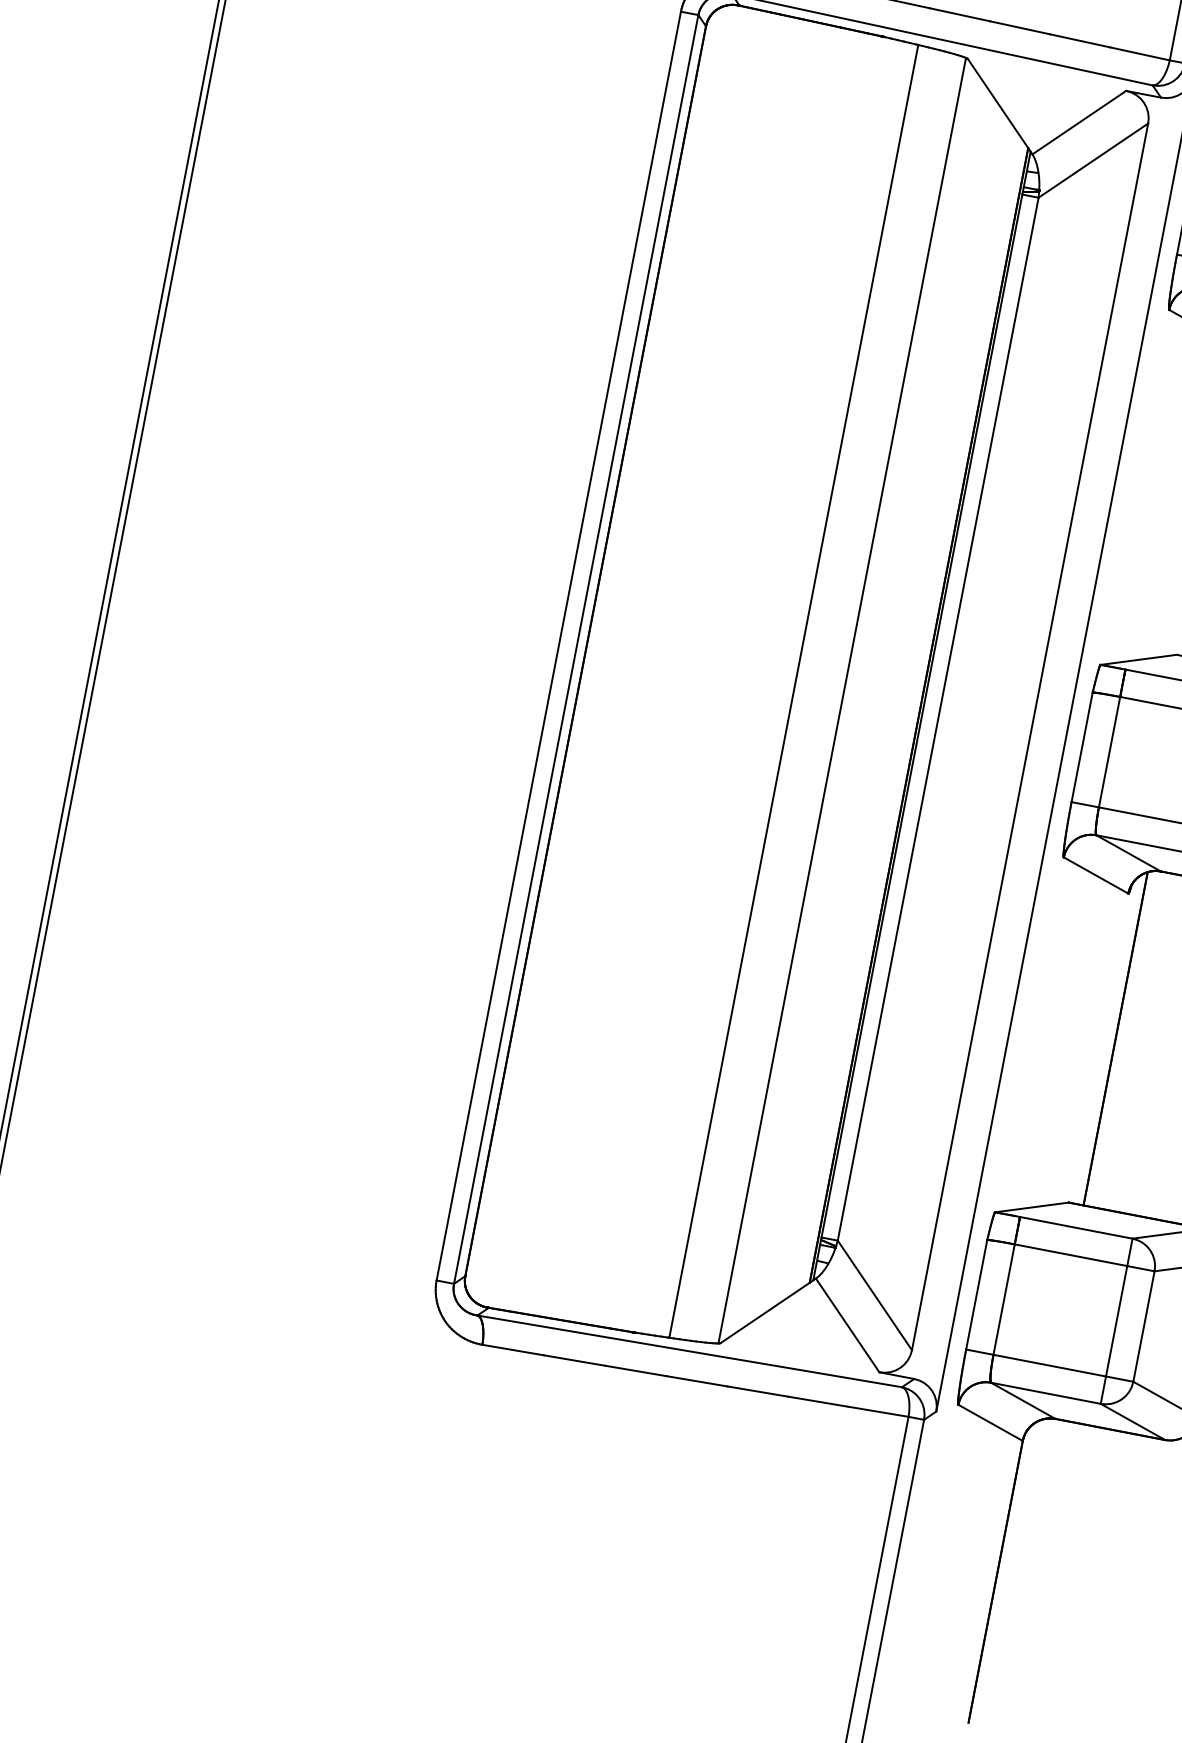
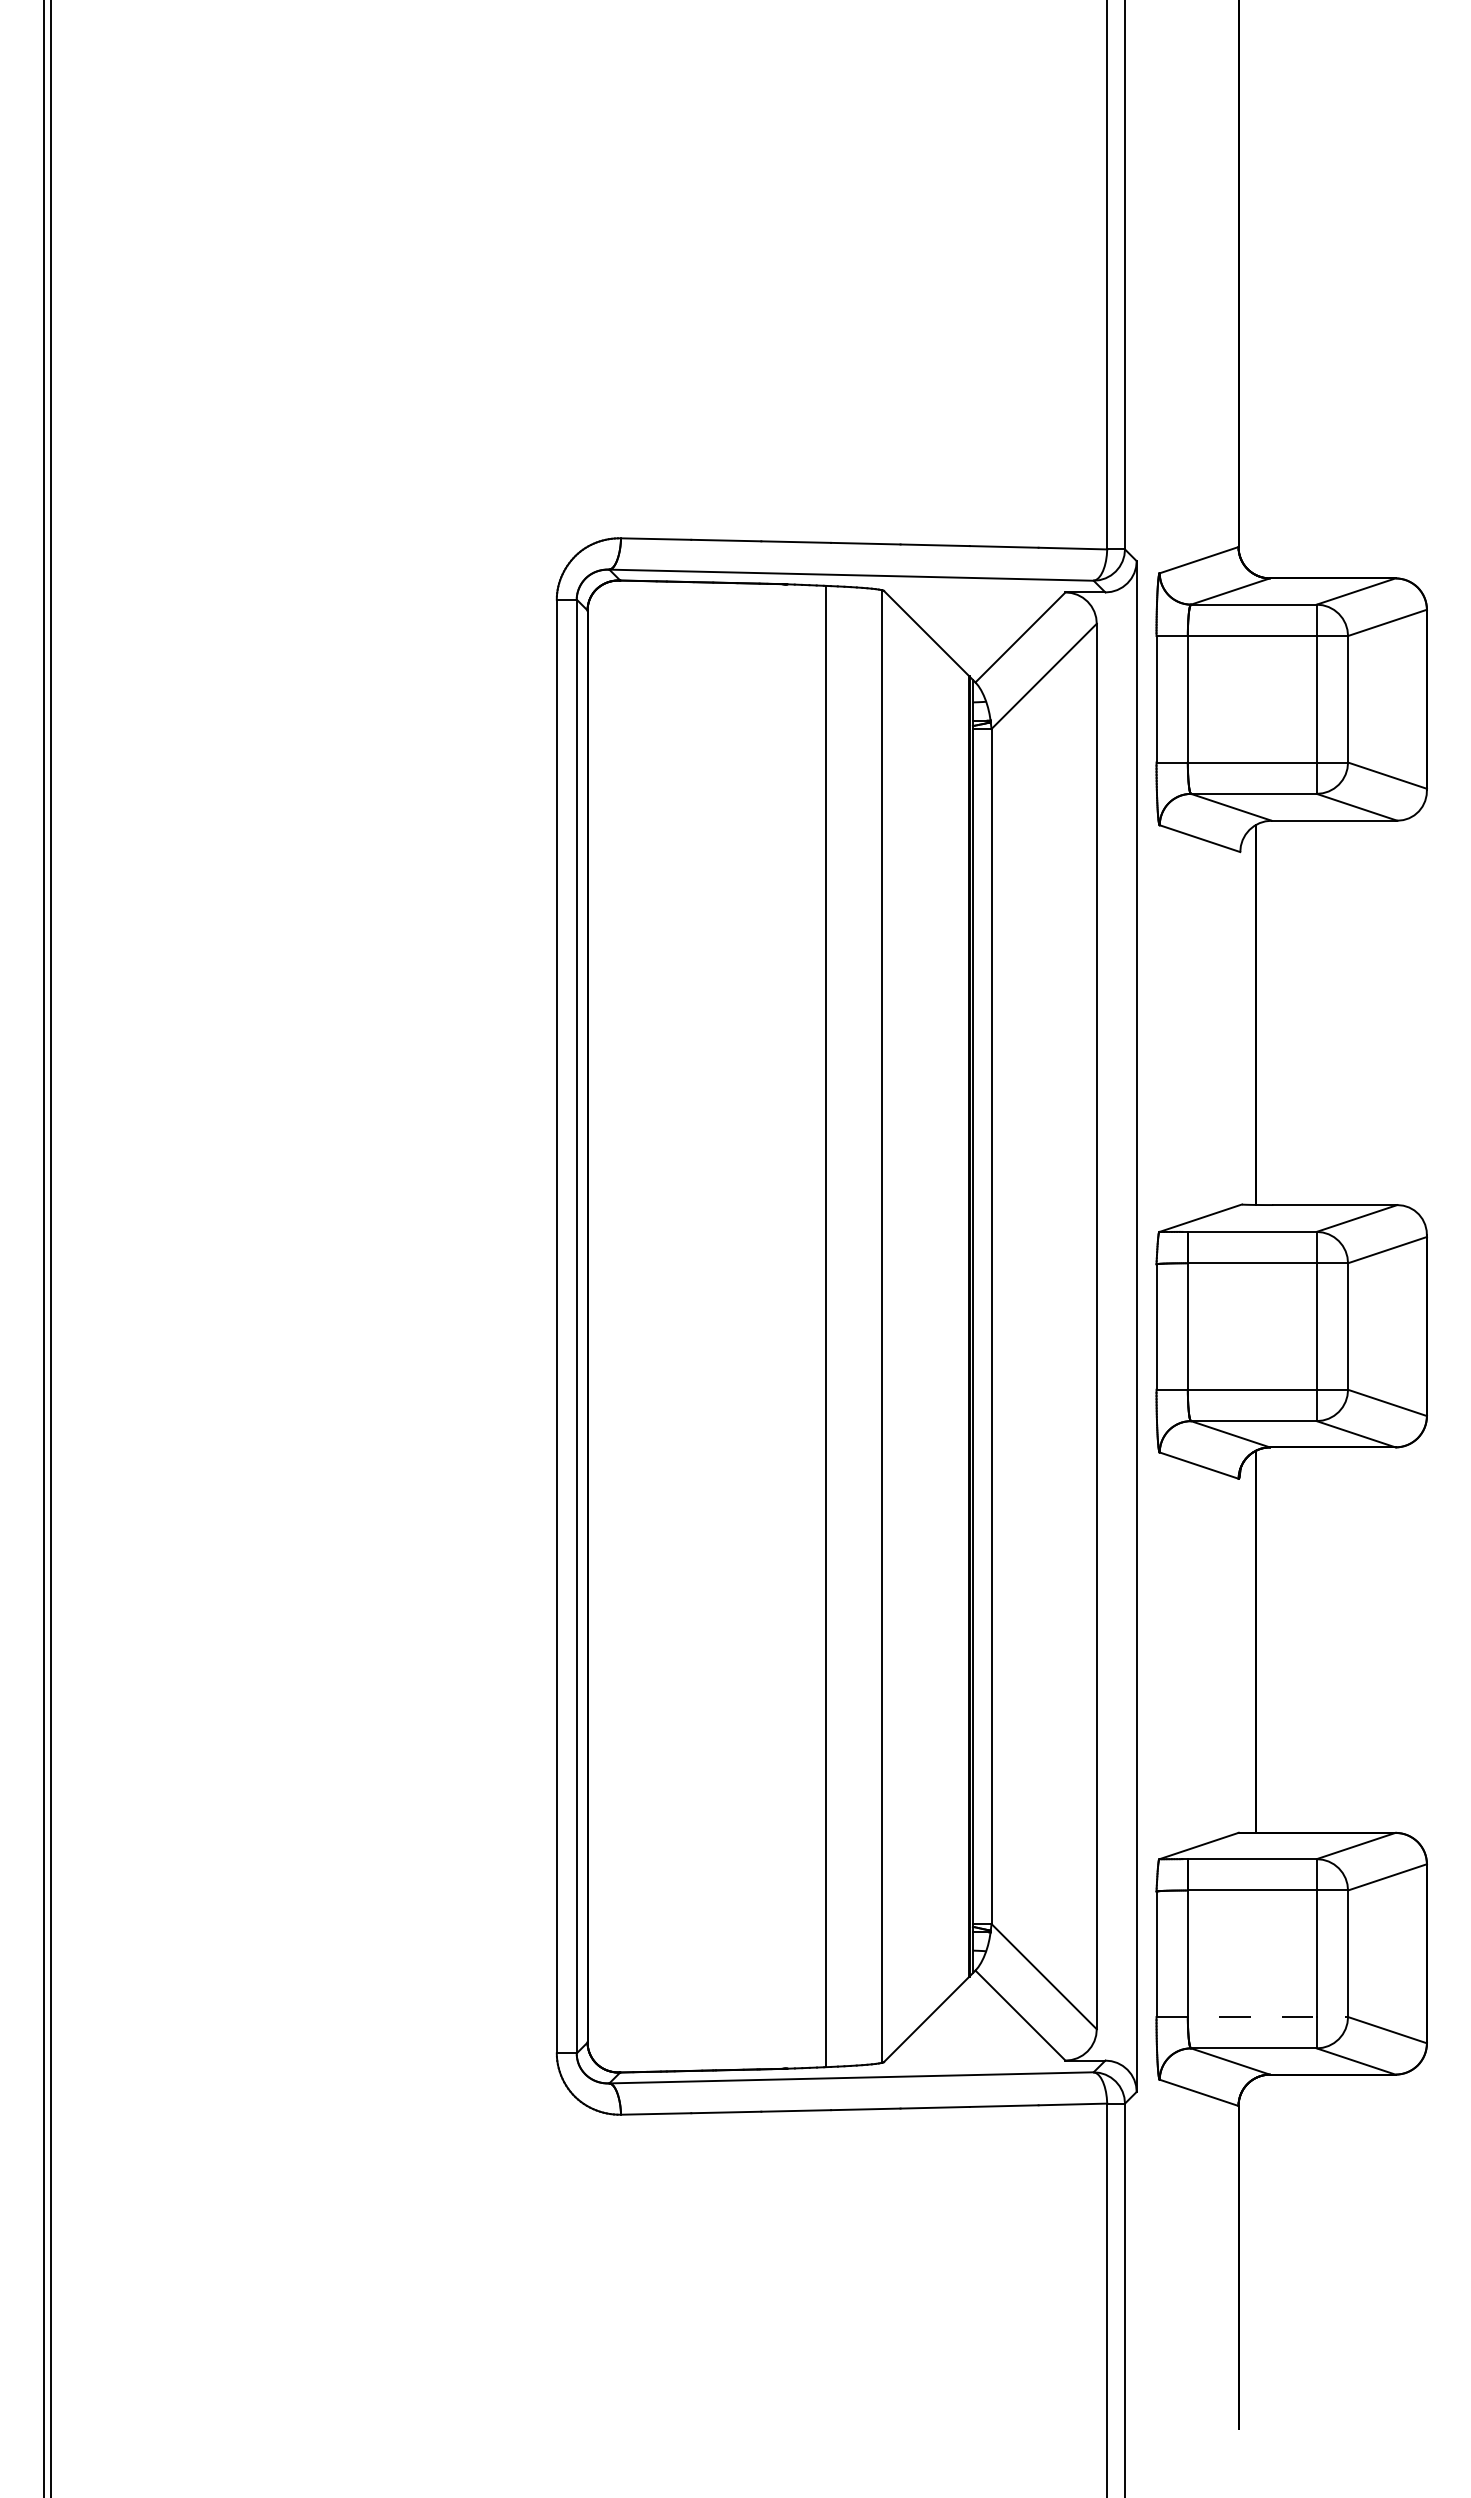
line: (1049, 1366) -> (1252, 2017), solid -> dashed

